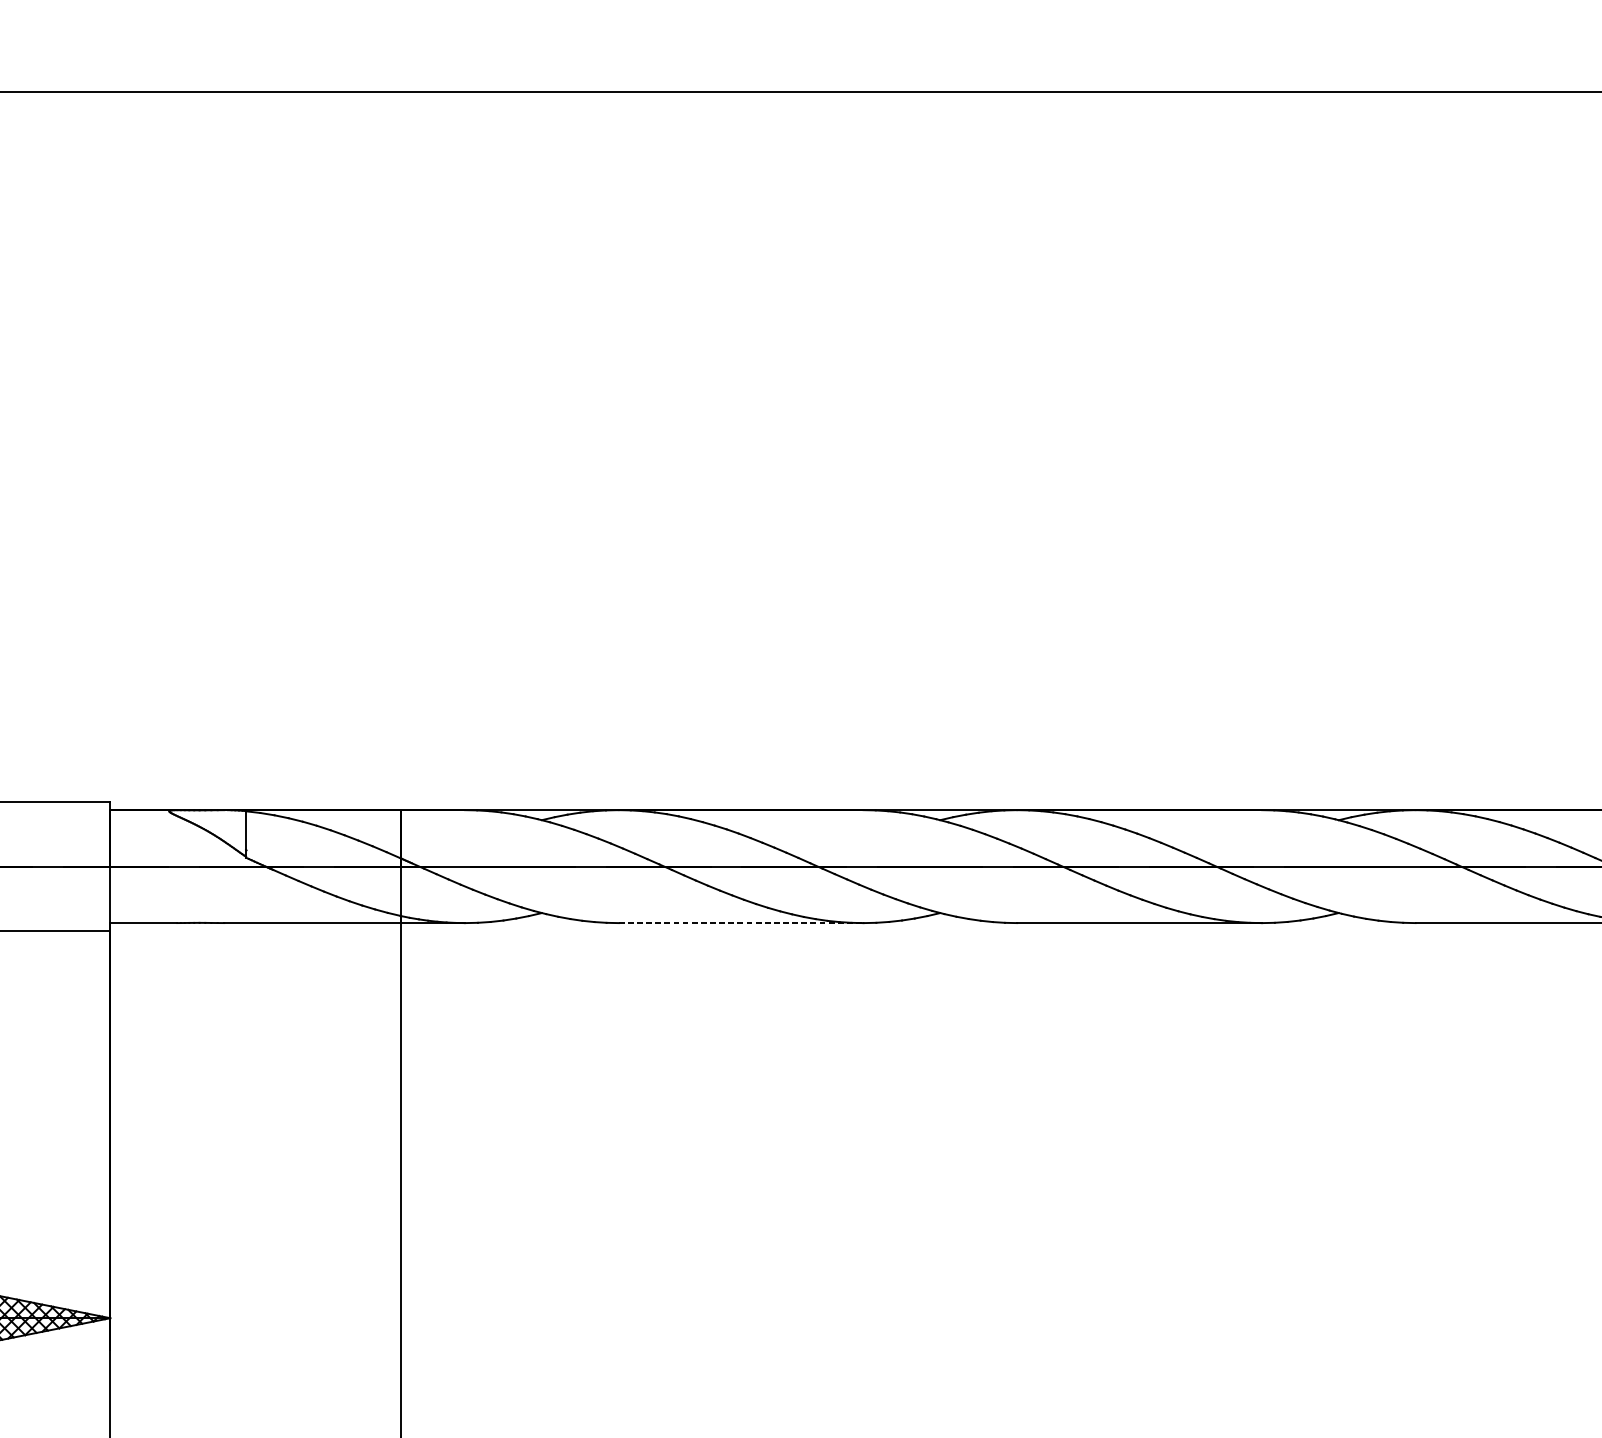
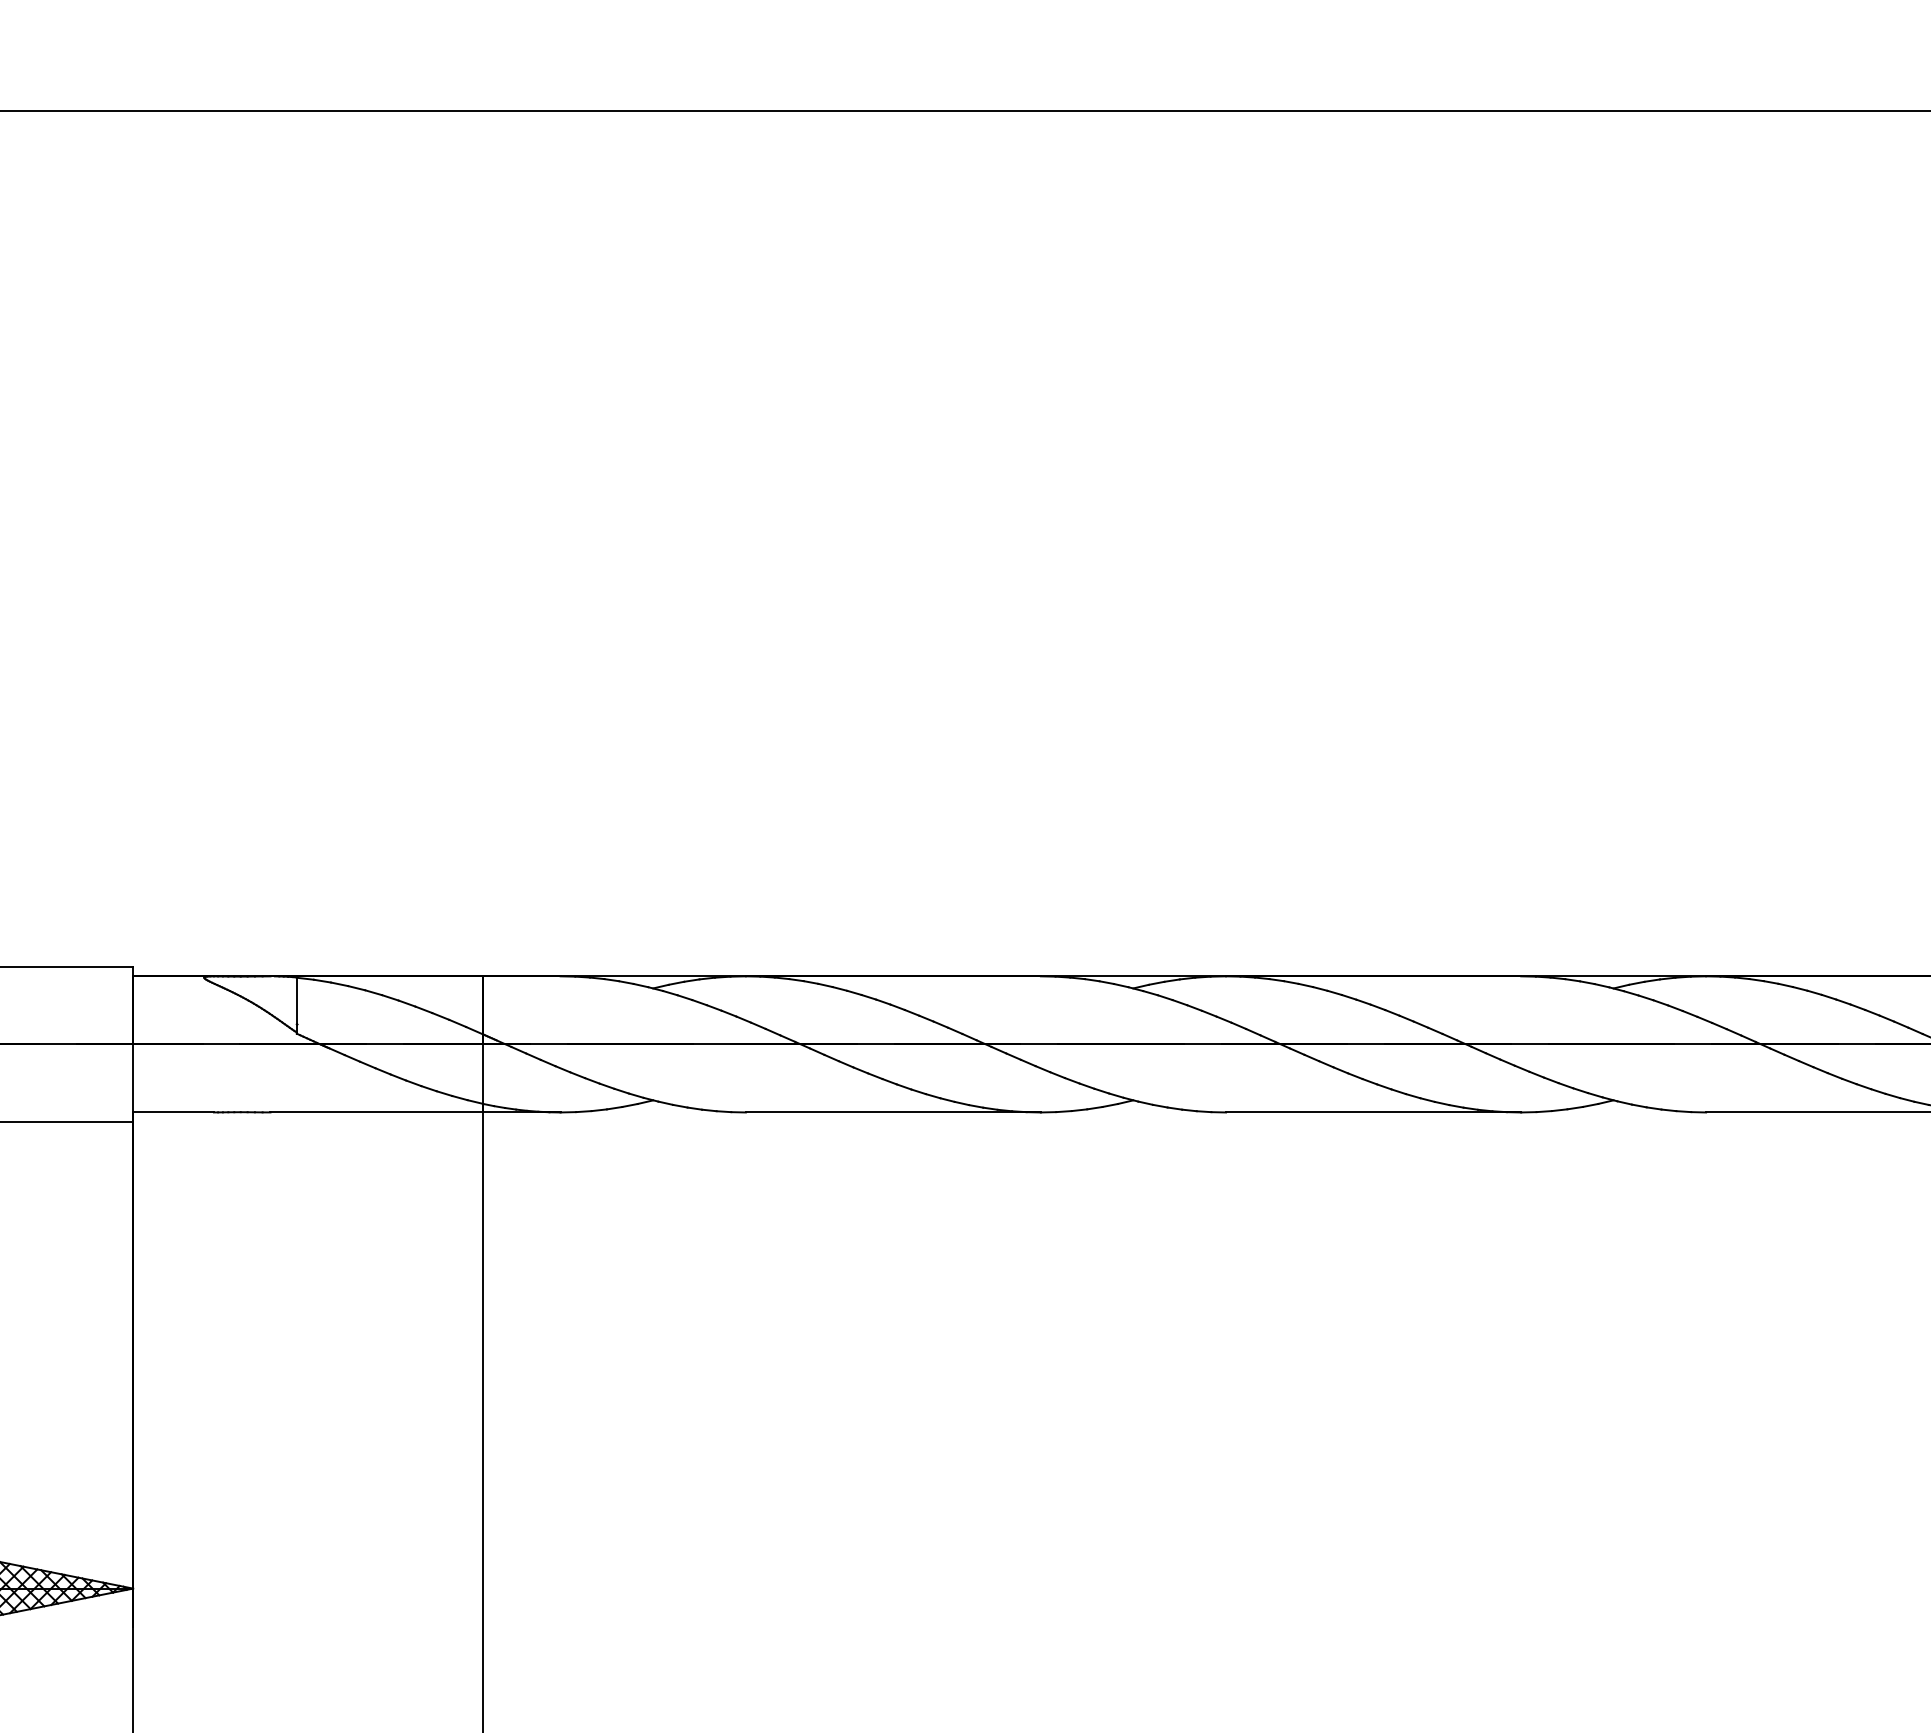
line: (741, 923) -> (893, 1112), dashed -> solid

